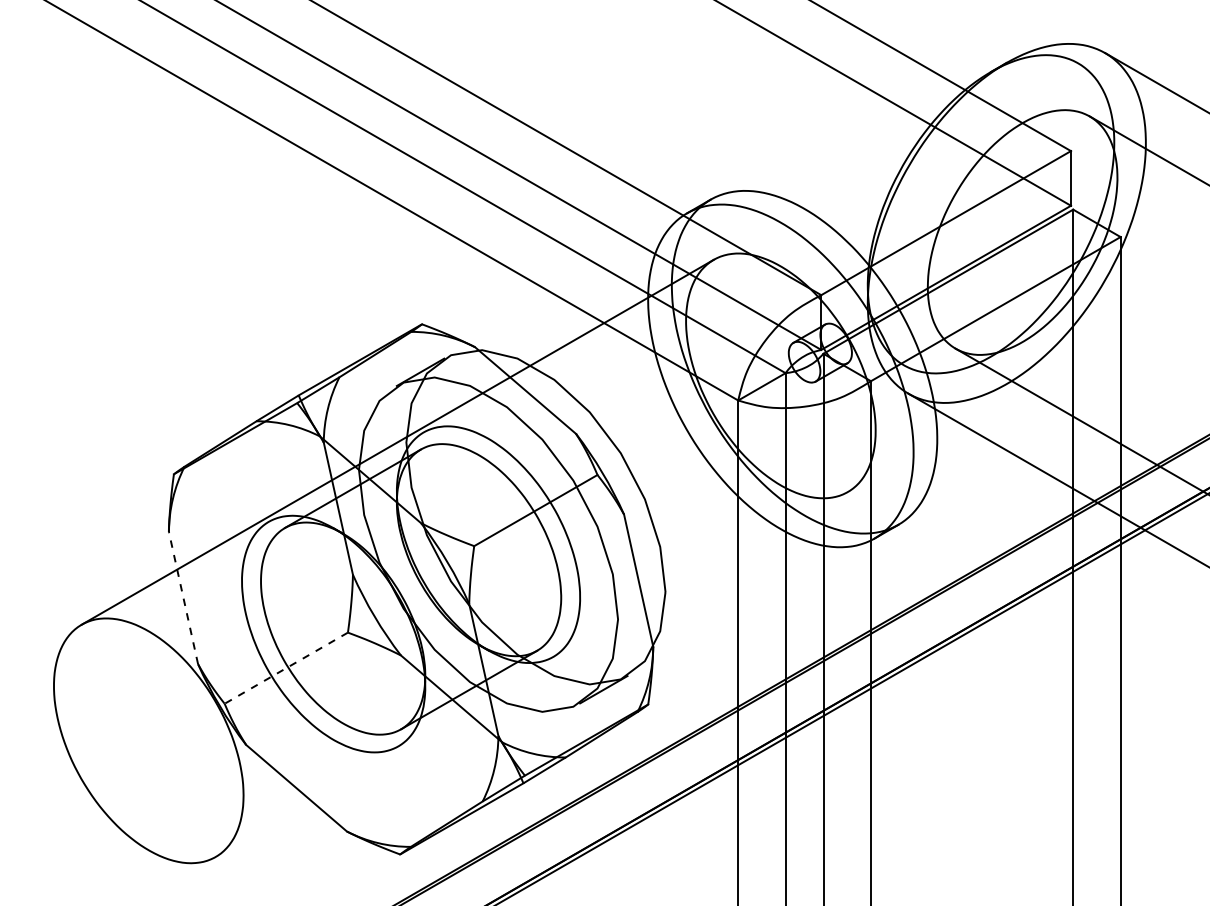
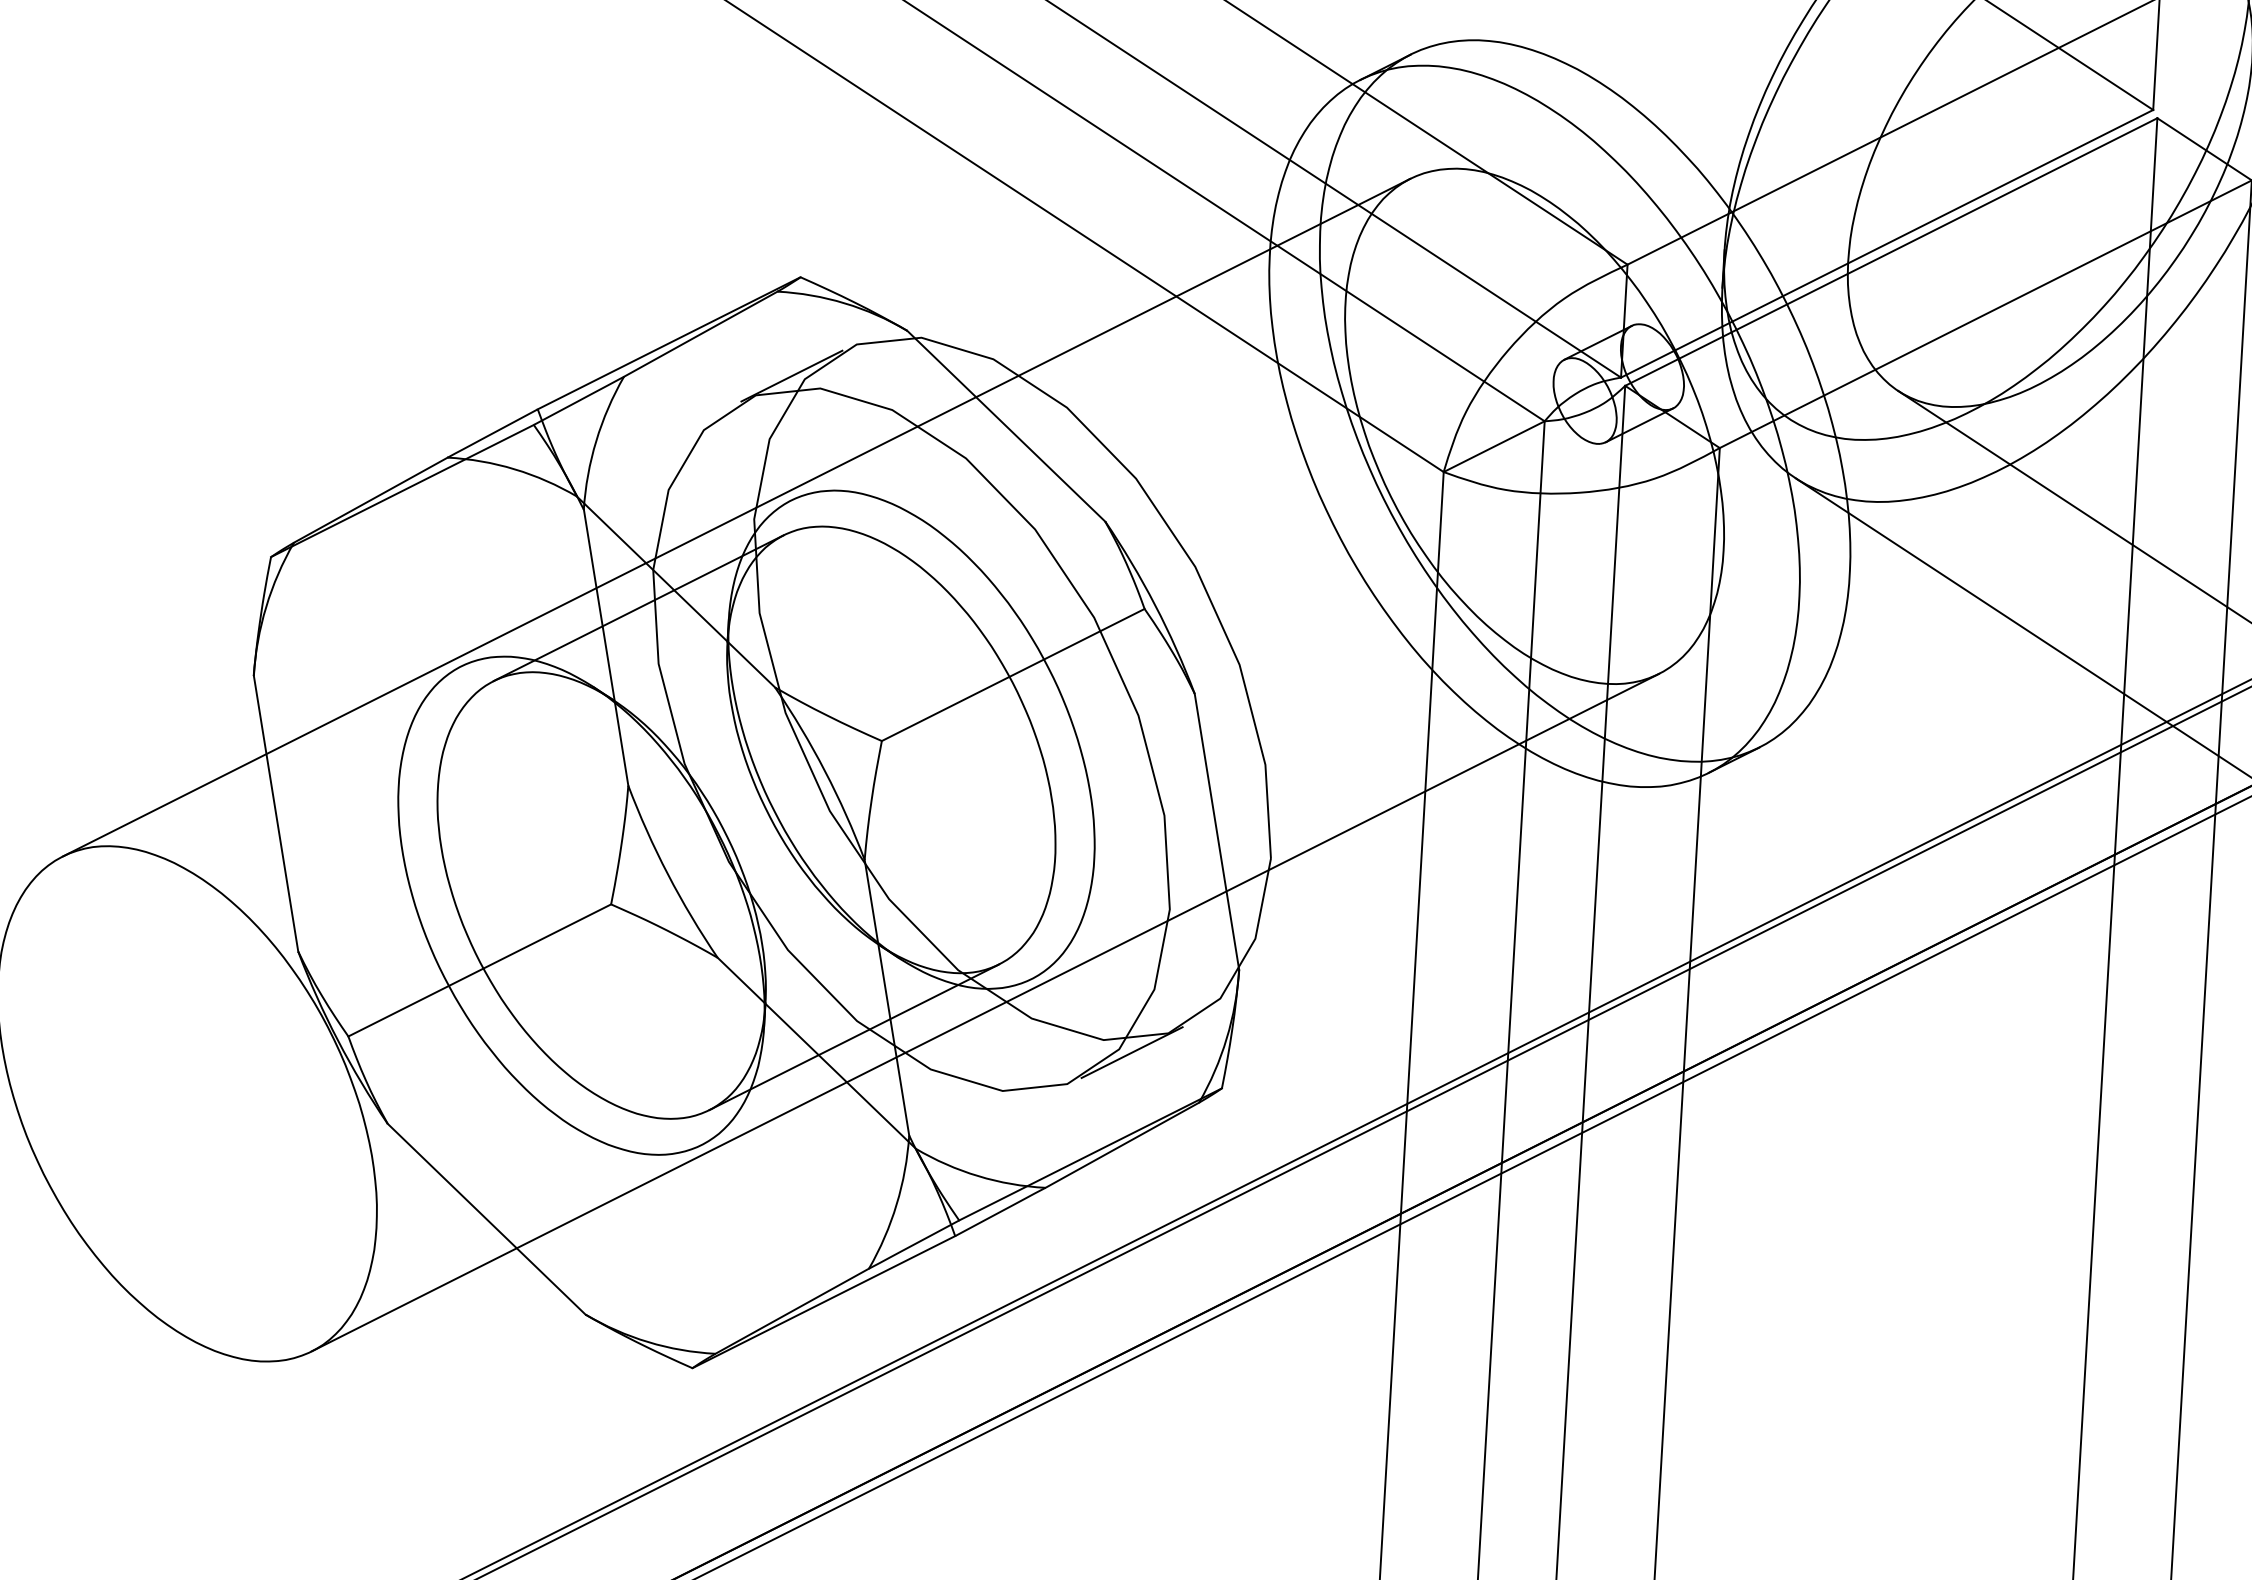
line: (183, 598) -> (275, 814), dashed -> solid
line: (285, 668) -> (478, 970), dashed -> solid
line: (531, 674) -> (984, 1012), added

